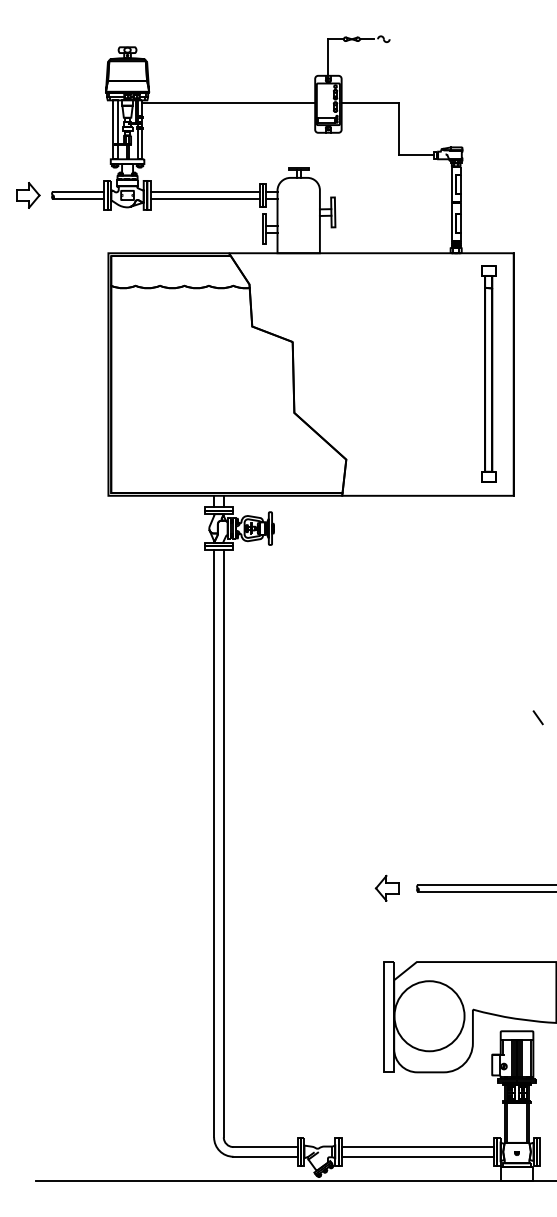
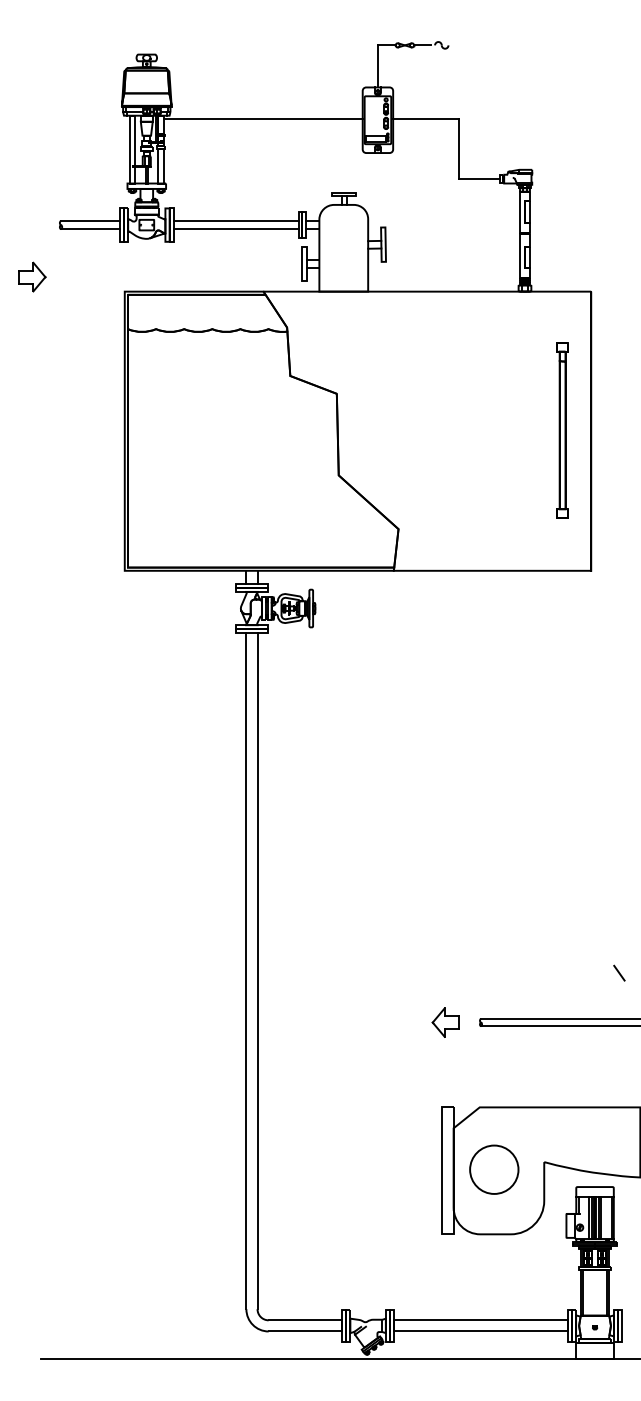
part: (28, 194) -> (32, 276), moved
part: (488, 373) -> (562, 430), size x0.7
line: (538, 717) -> (619, 972), moved
circle: (428, 1016) -> (493, 1169), size x0.6

